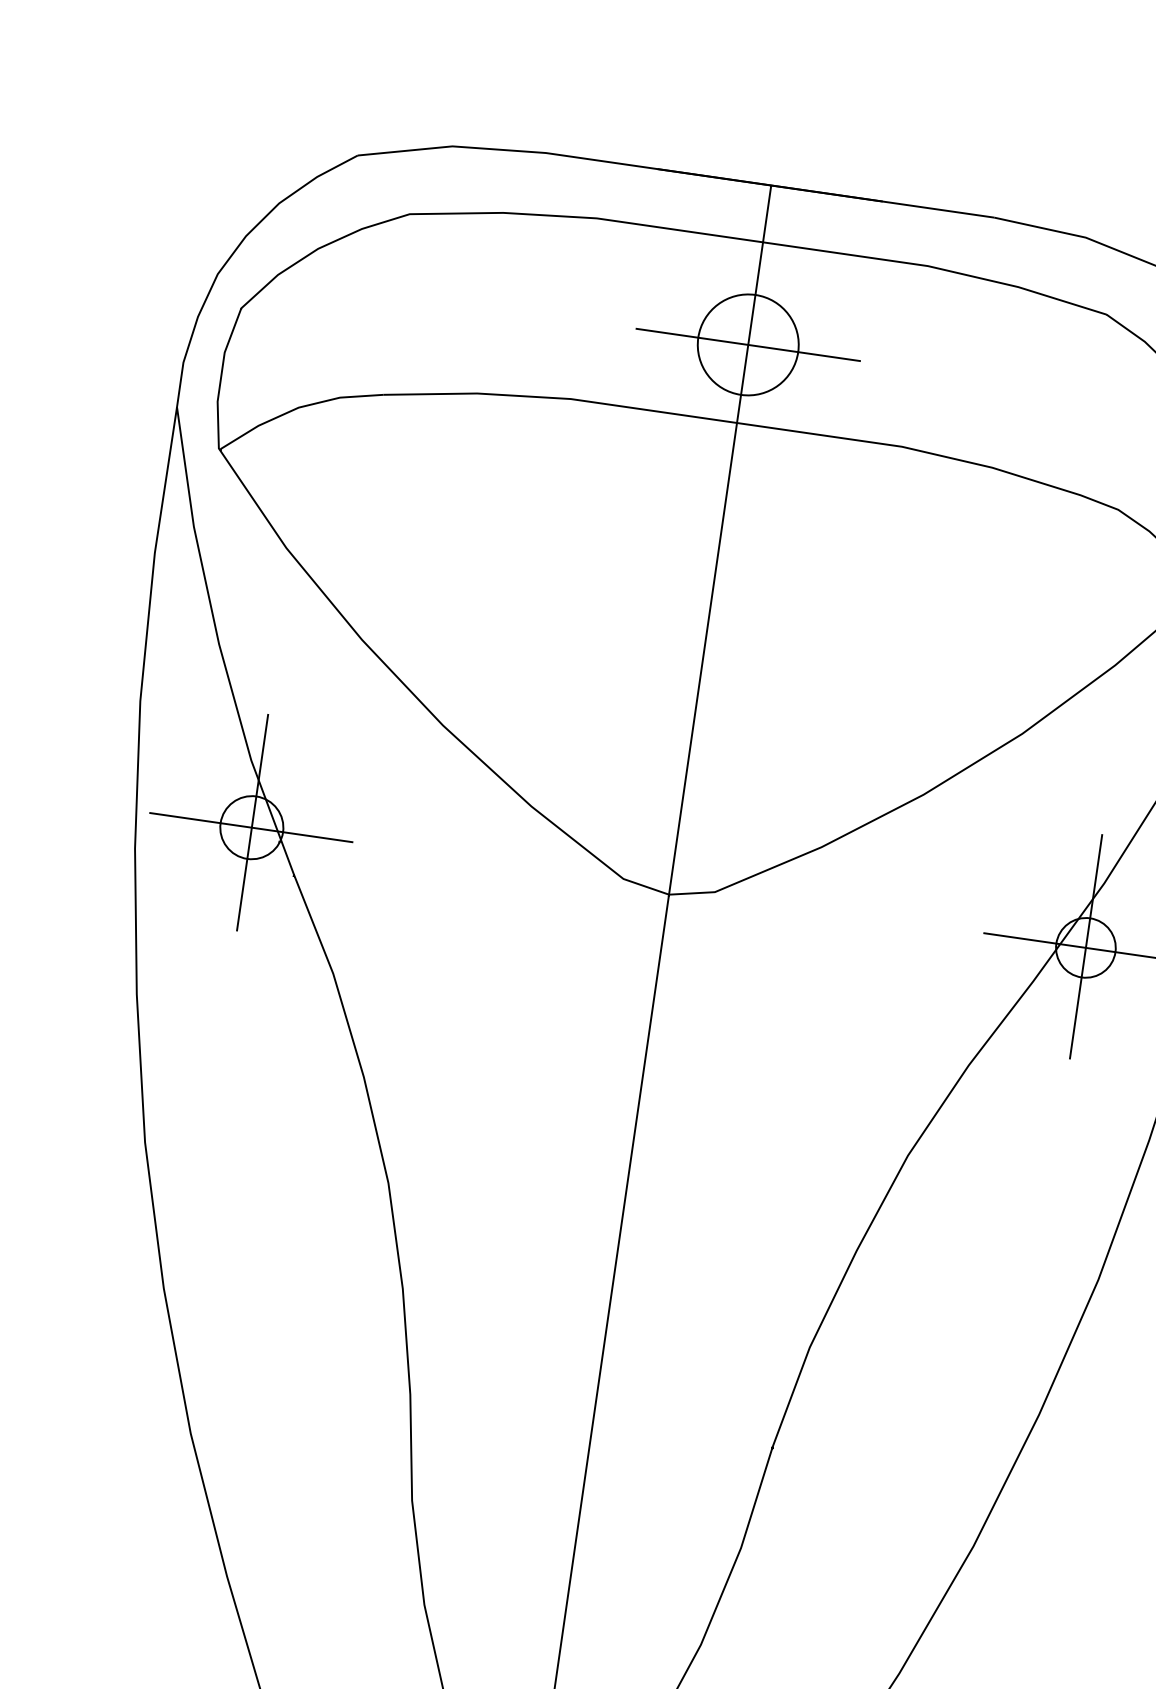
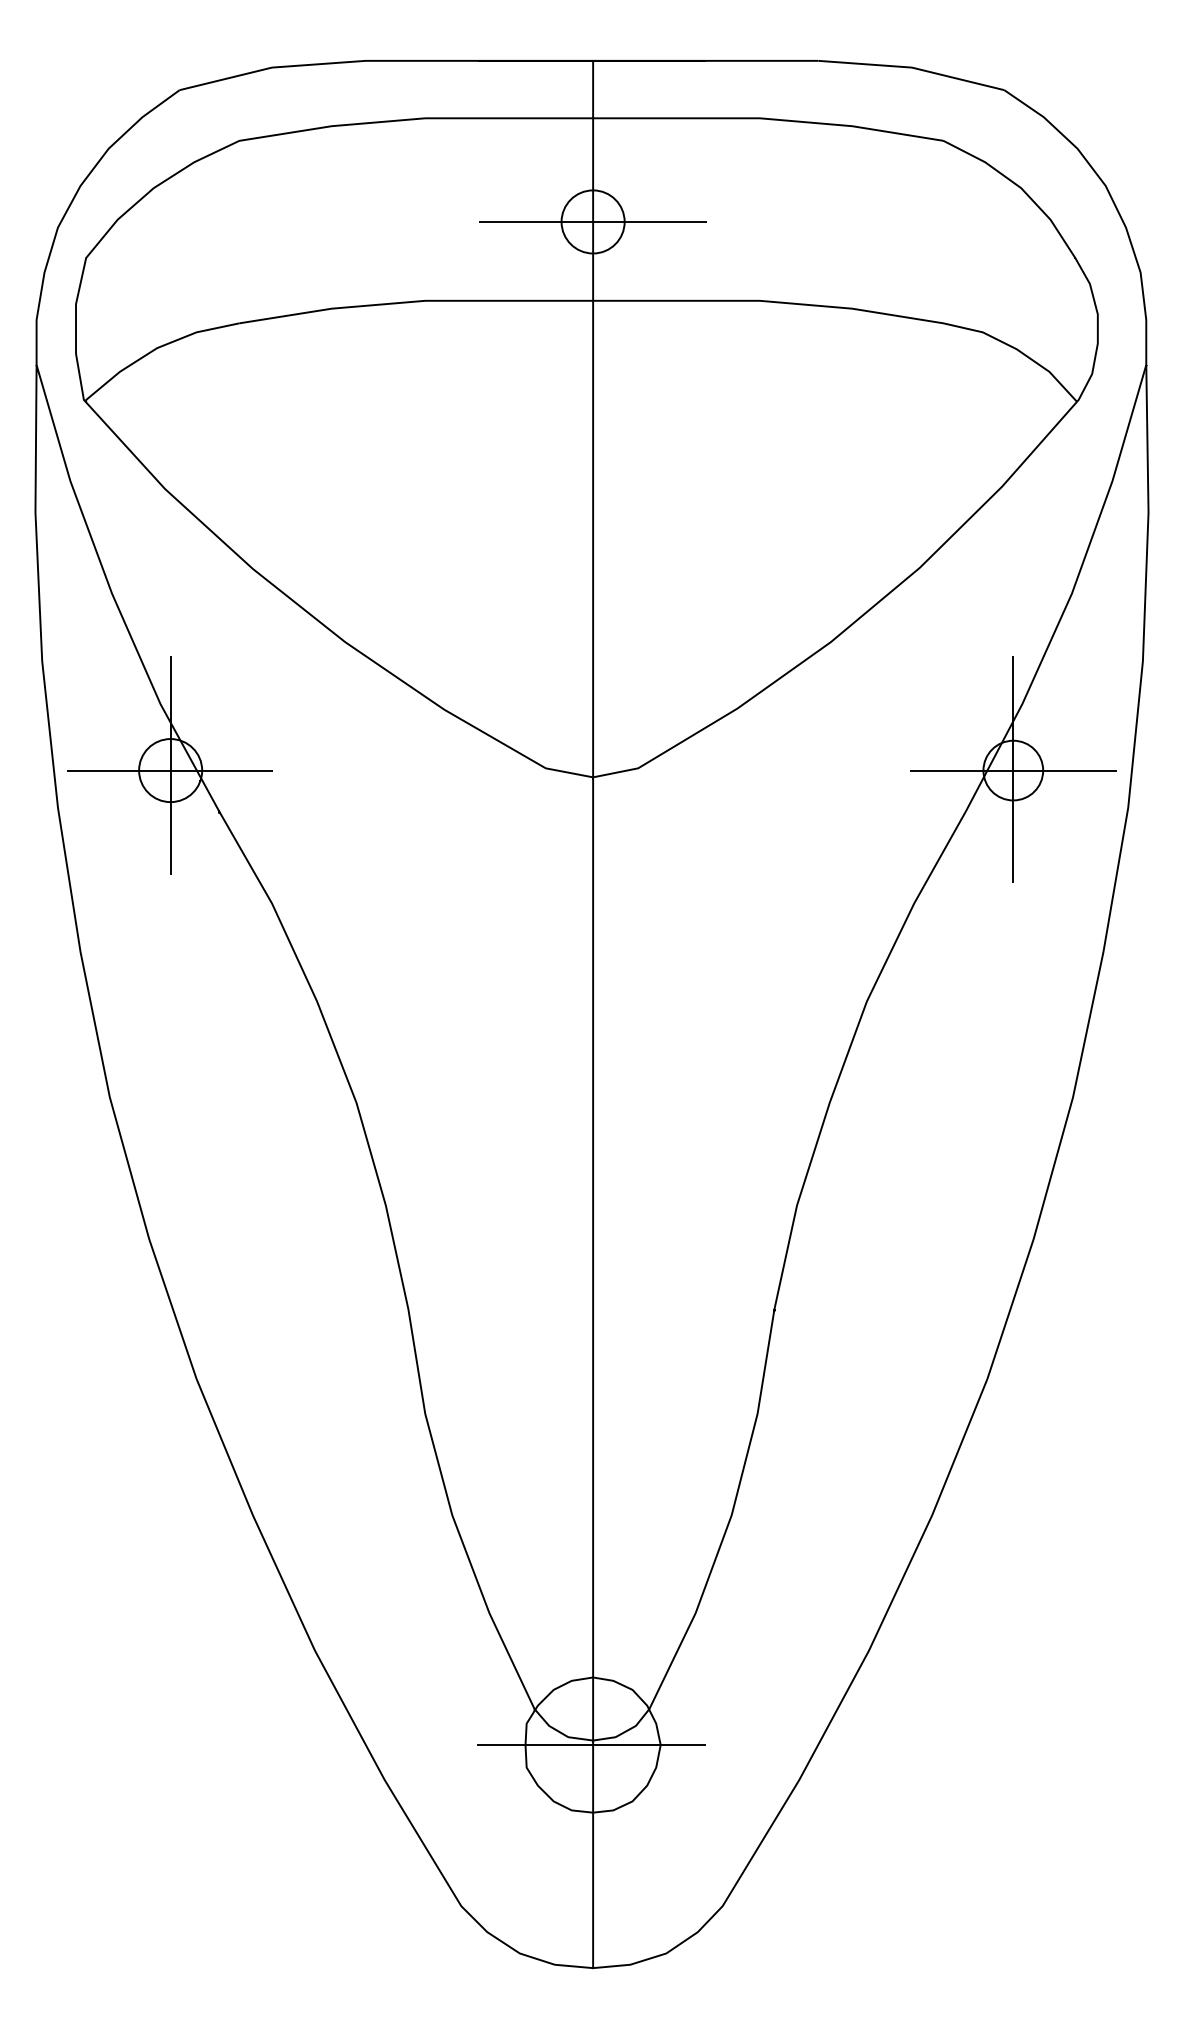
circle: (747, 344) -> (592, 221), size x0.62

